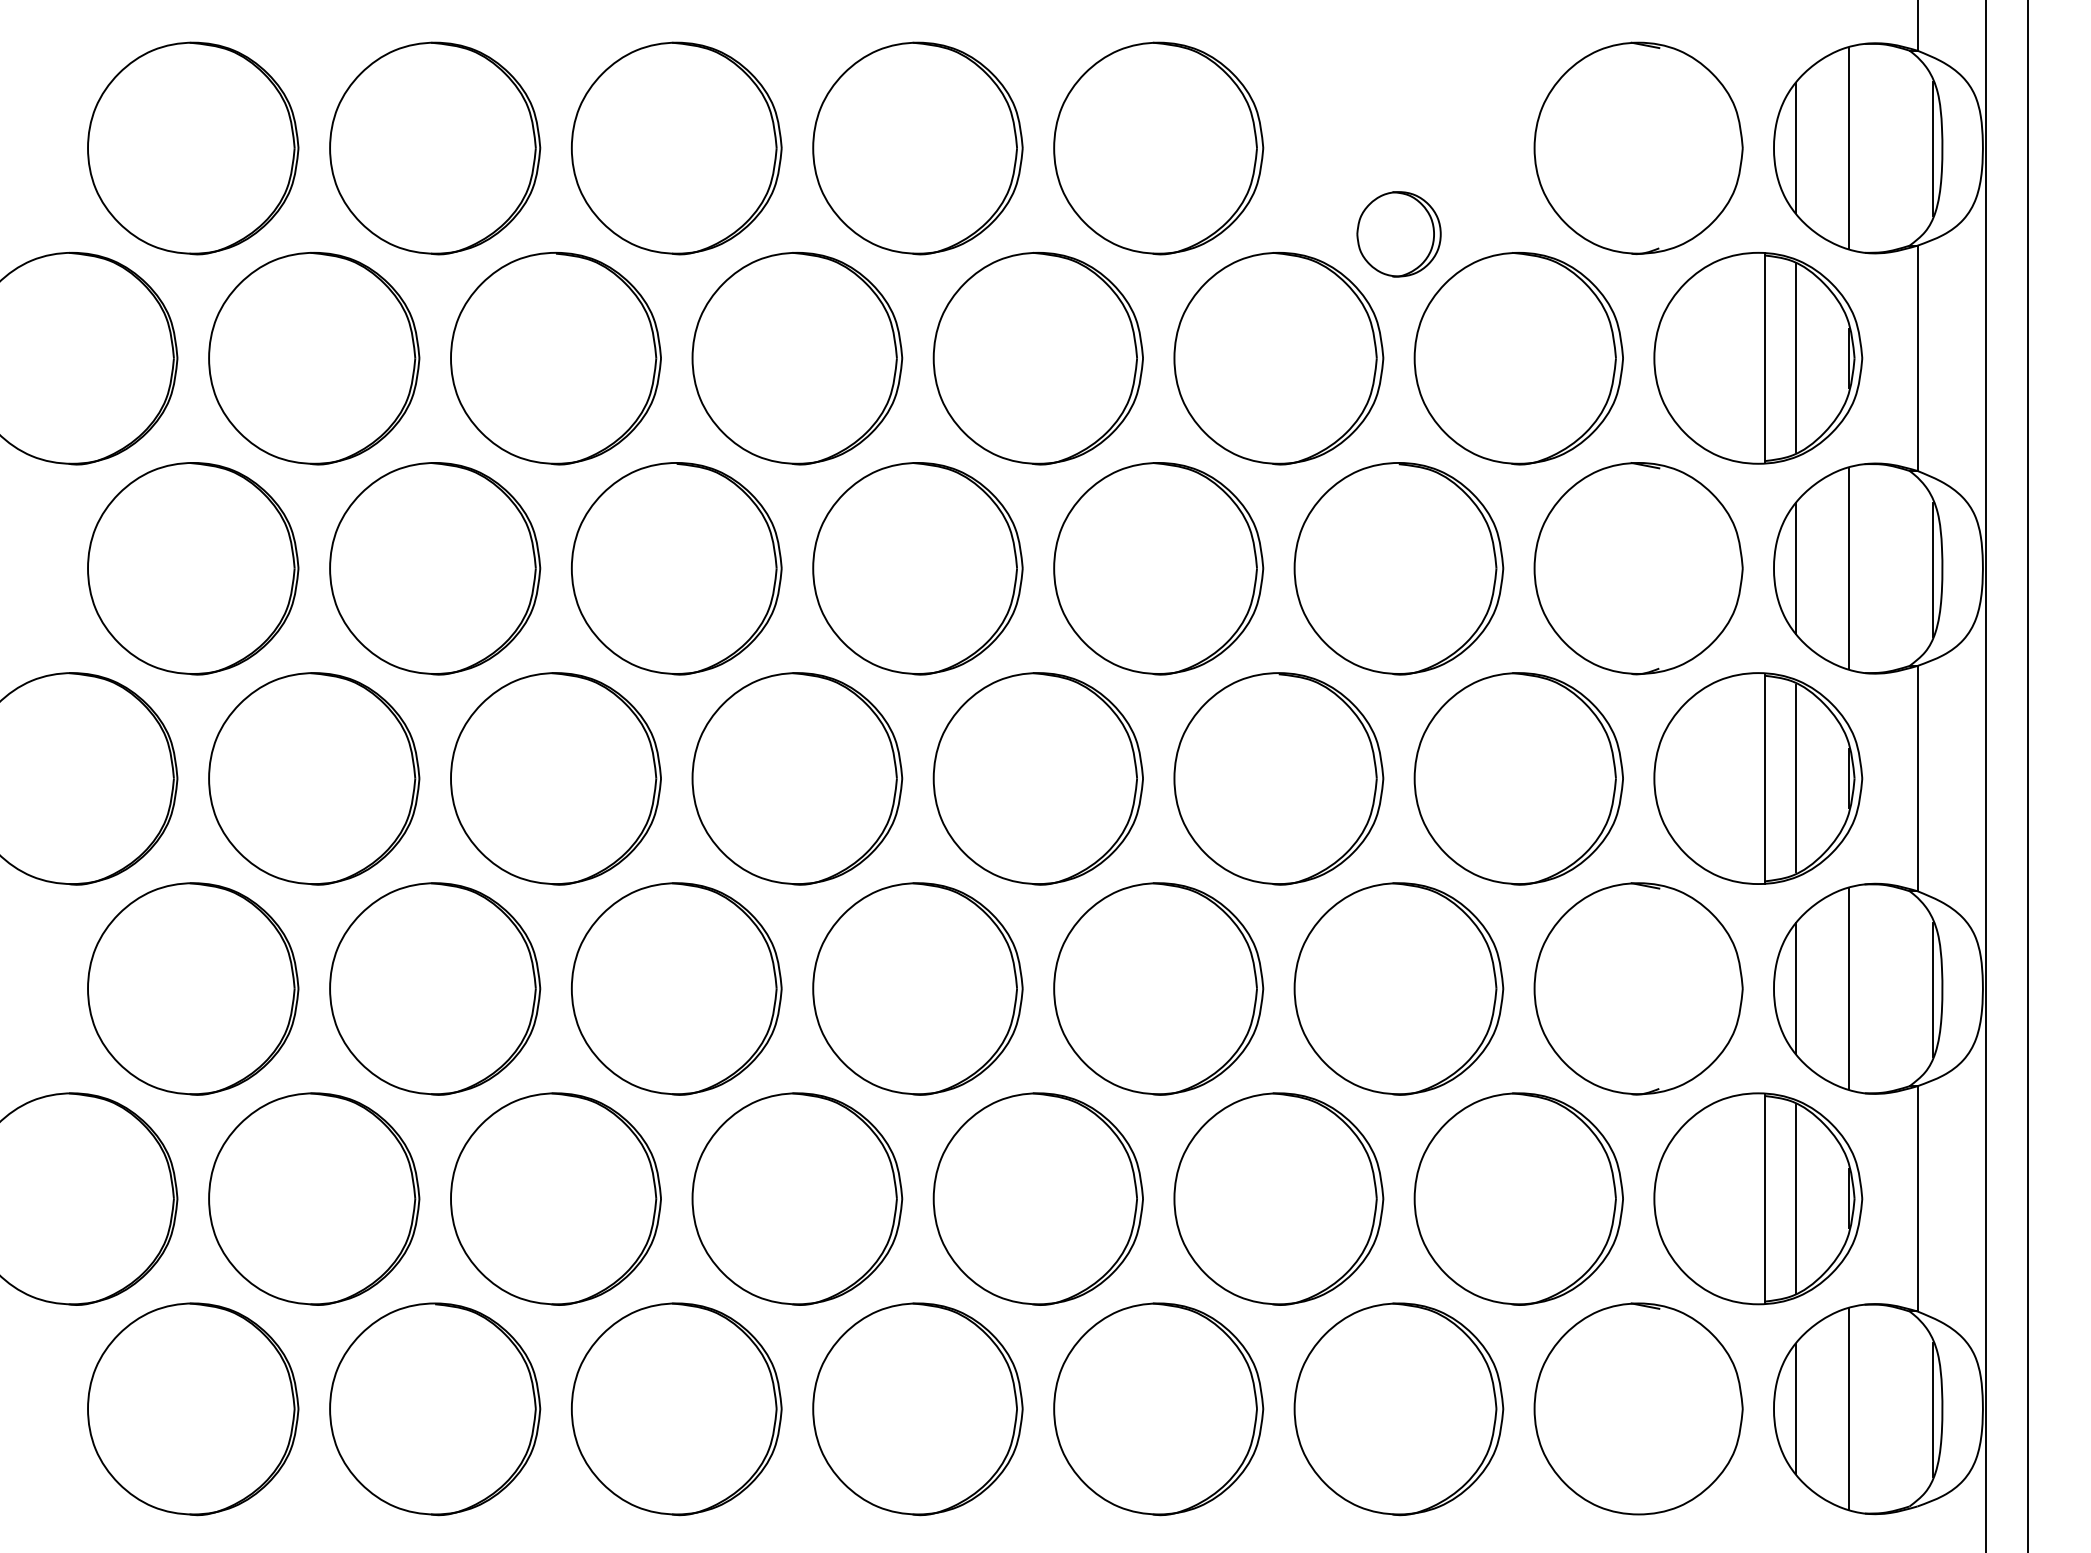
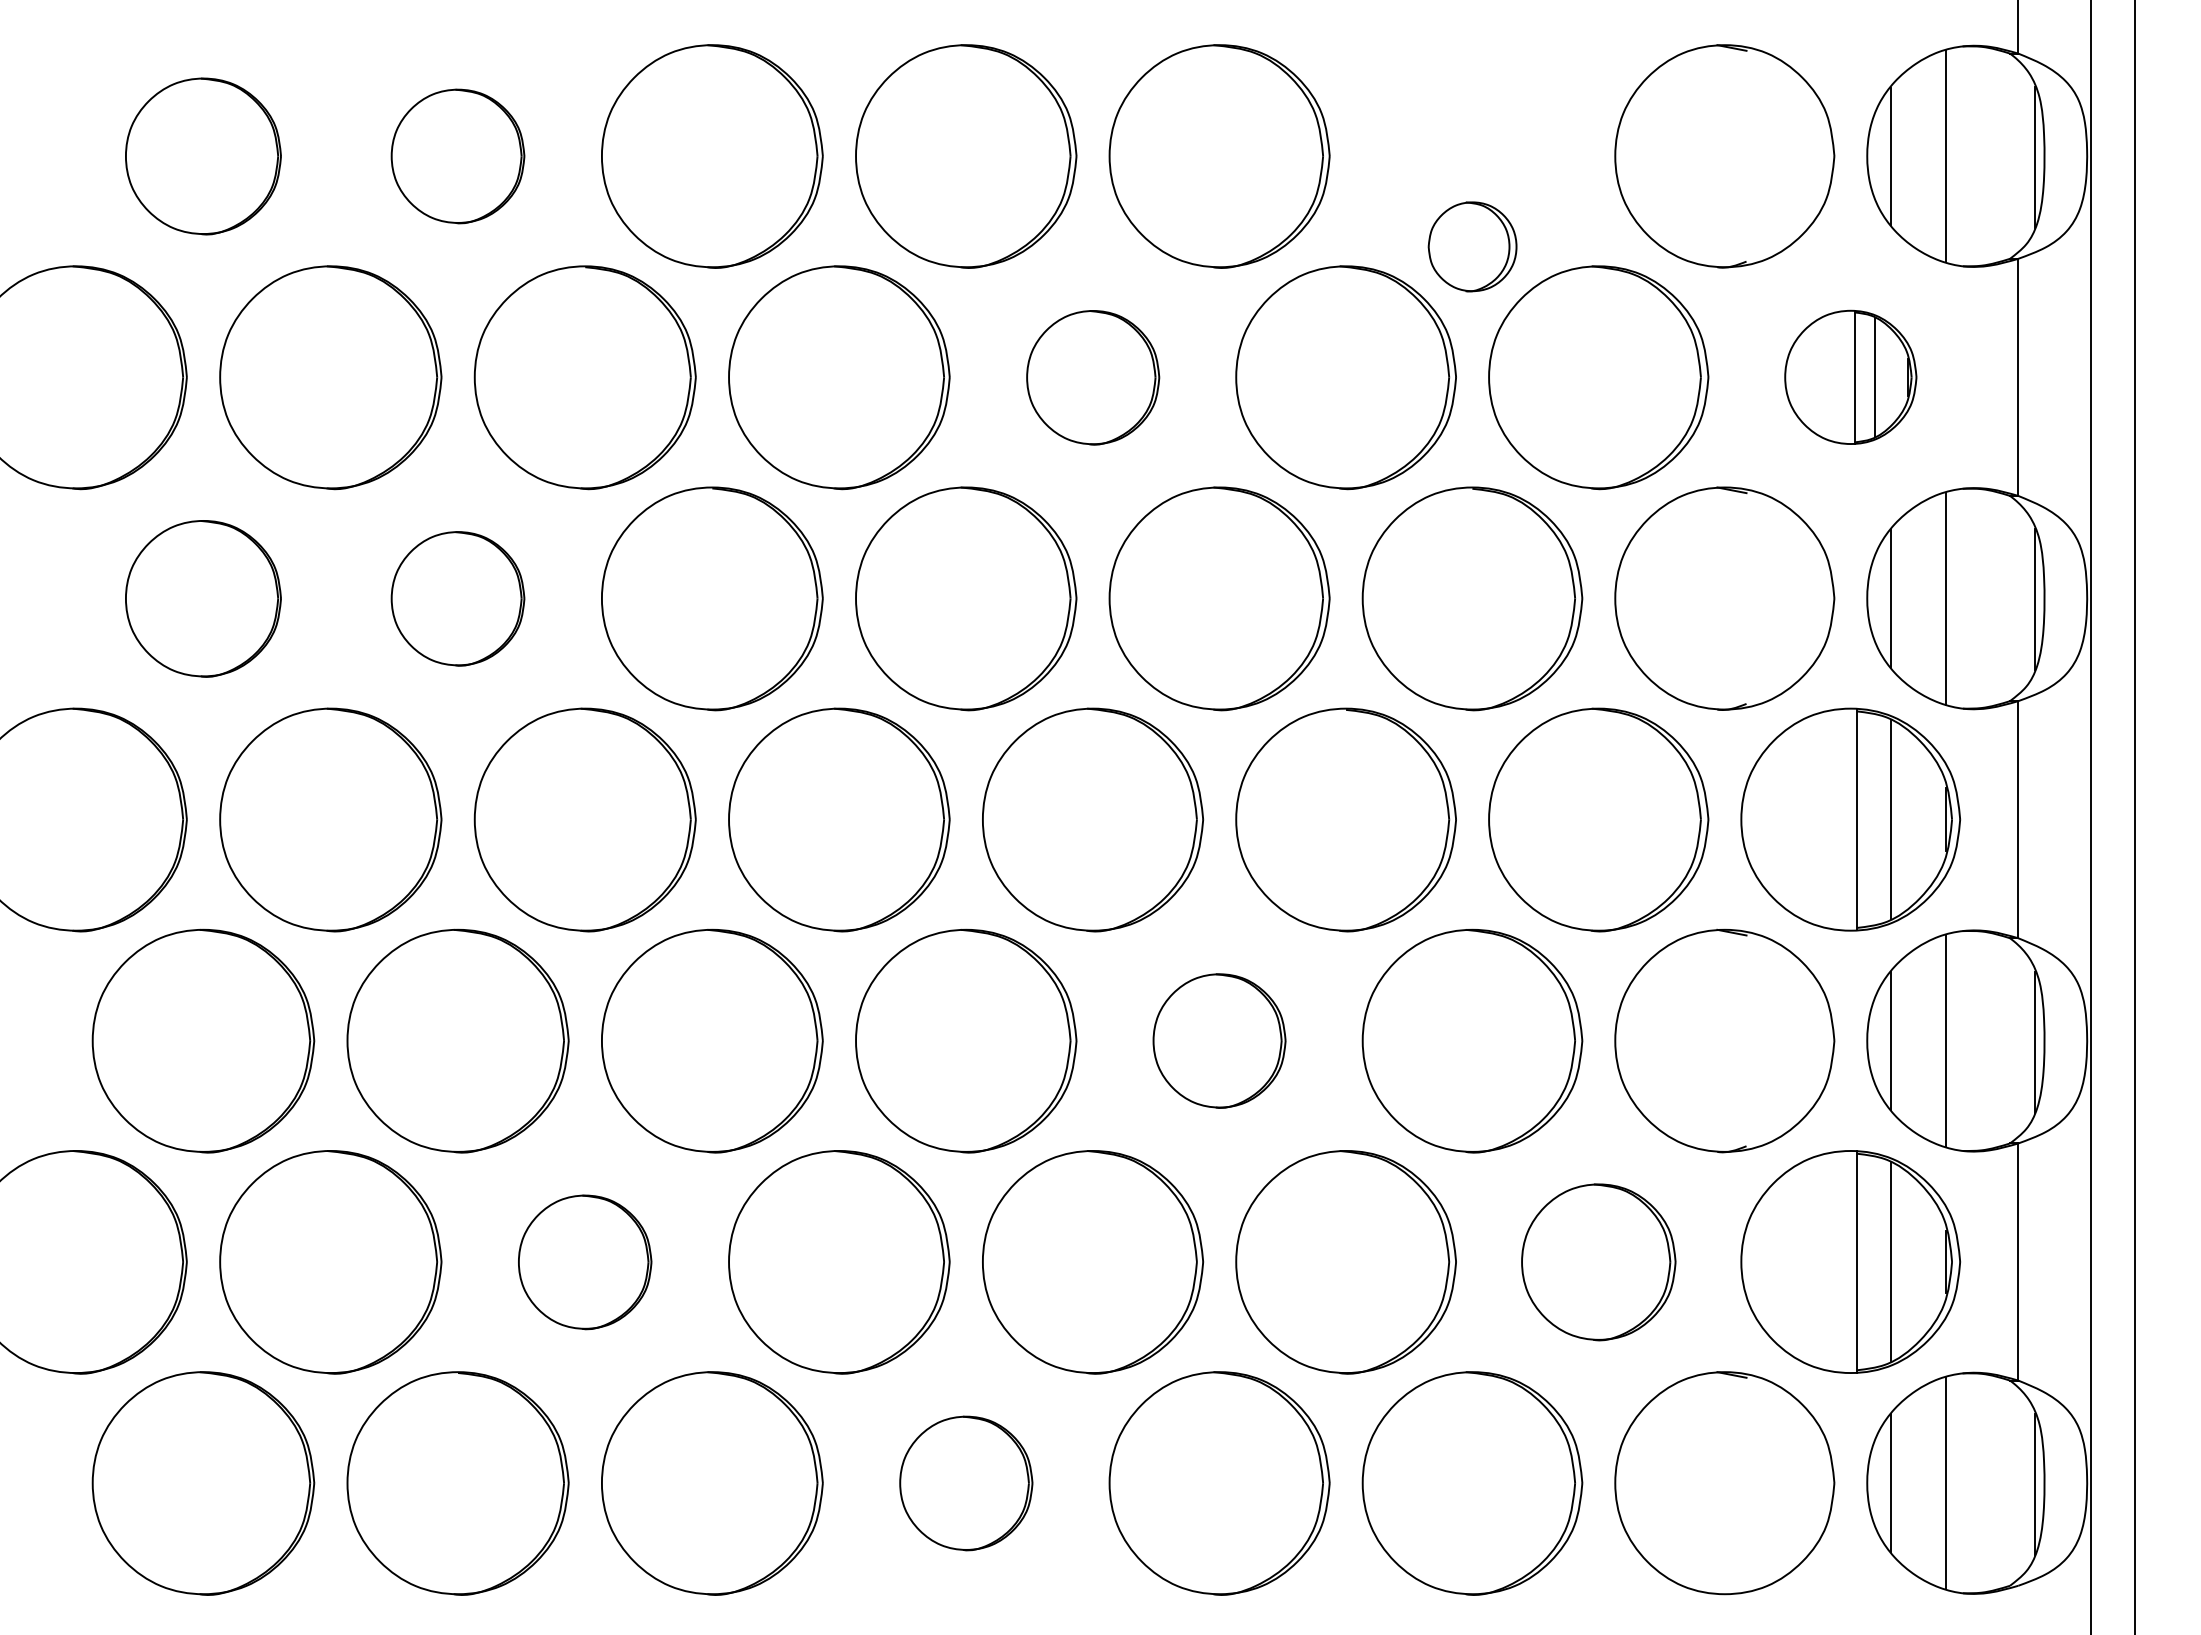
part: (193, 148) -> (203, 156), size x0.7
part: (434, 148) -> (457, 156), size x0.6
part: (1038, 358) -> (1093, 377), size x0.6
part: (1758, 358) -> (1850, 377), size x0.6
part: (193, 568) -> (203, 598), size x0.7
part: (434, 568) -> (457, 598), size x0.6
part: (1158, 988) -> (1219, 1040), size x0.6
part: (555, 1199) -> (584, 1262), size x0.6
part: (1518, 1199) -> (1598, 1262), size x0.7
part: (918, 1409) -> (966, 1483), size x0.6

